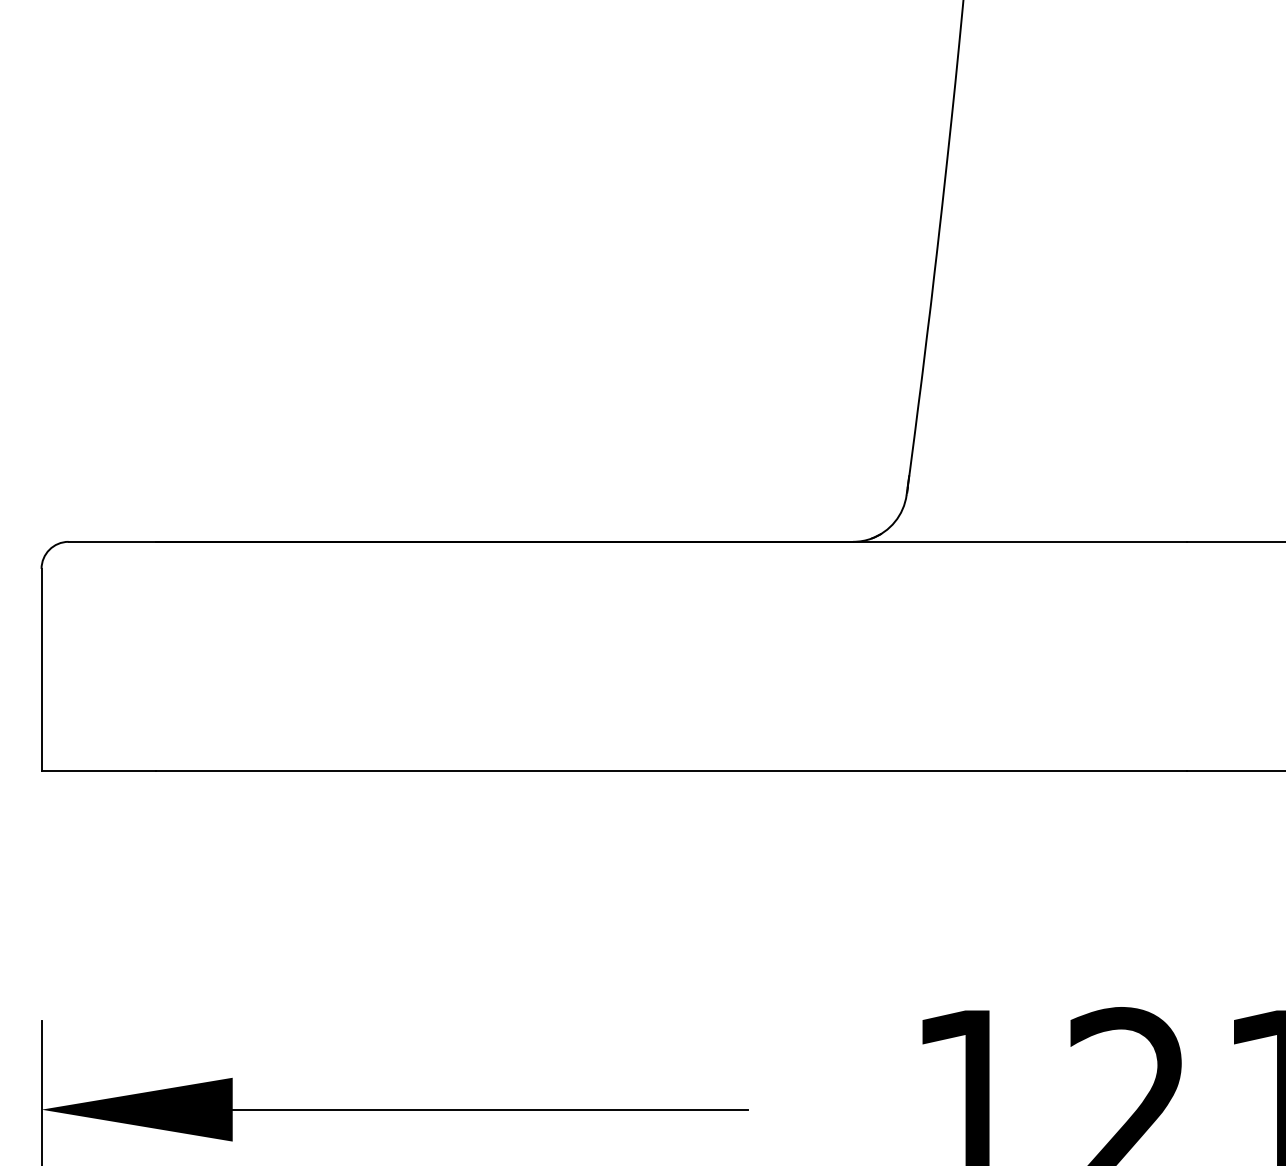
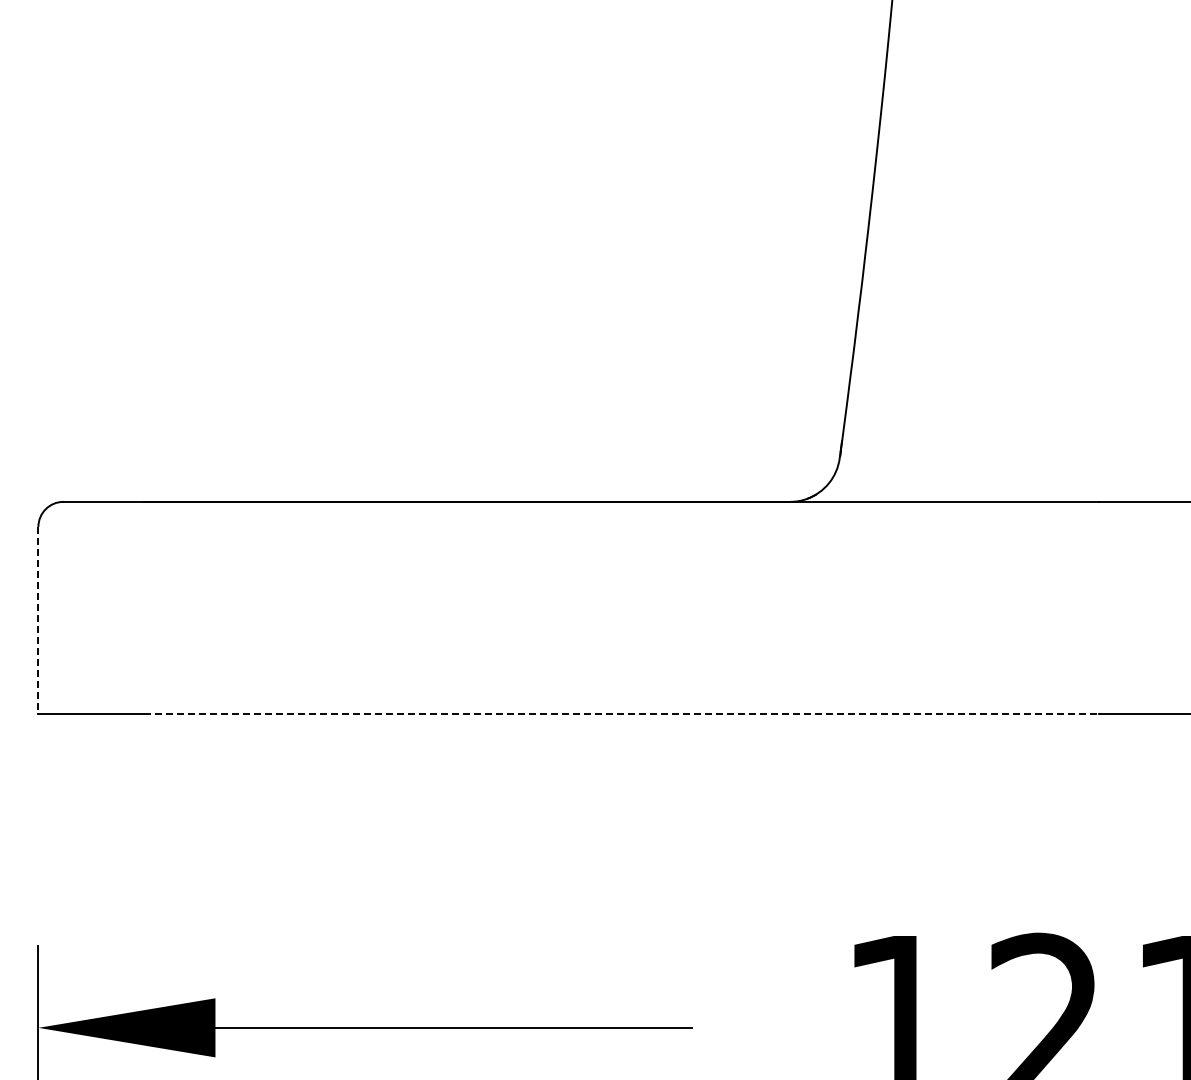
line: (41, 669) -> (38, 620), solid -> dashed
line: (672, 771) -> (622, 714), solid -> dashed

